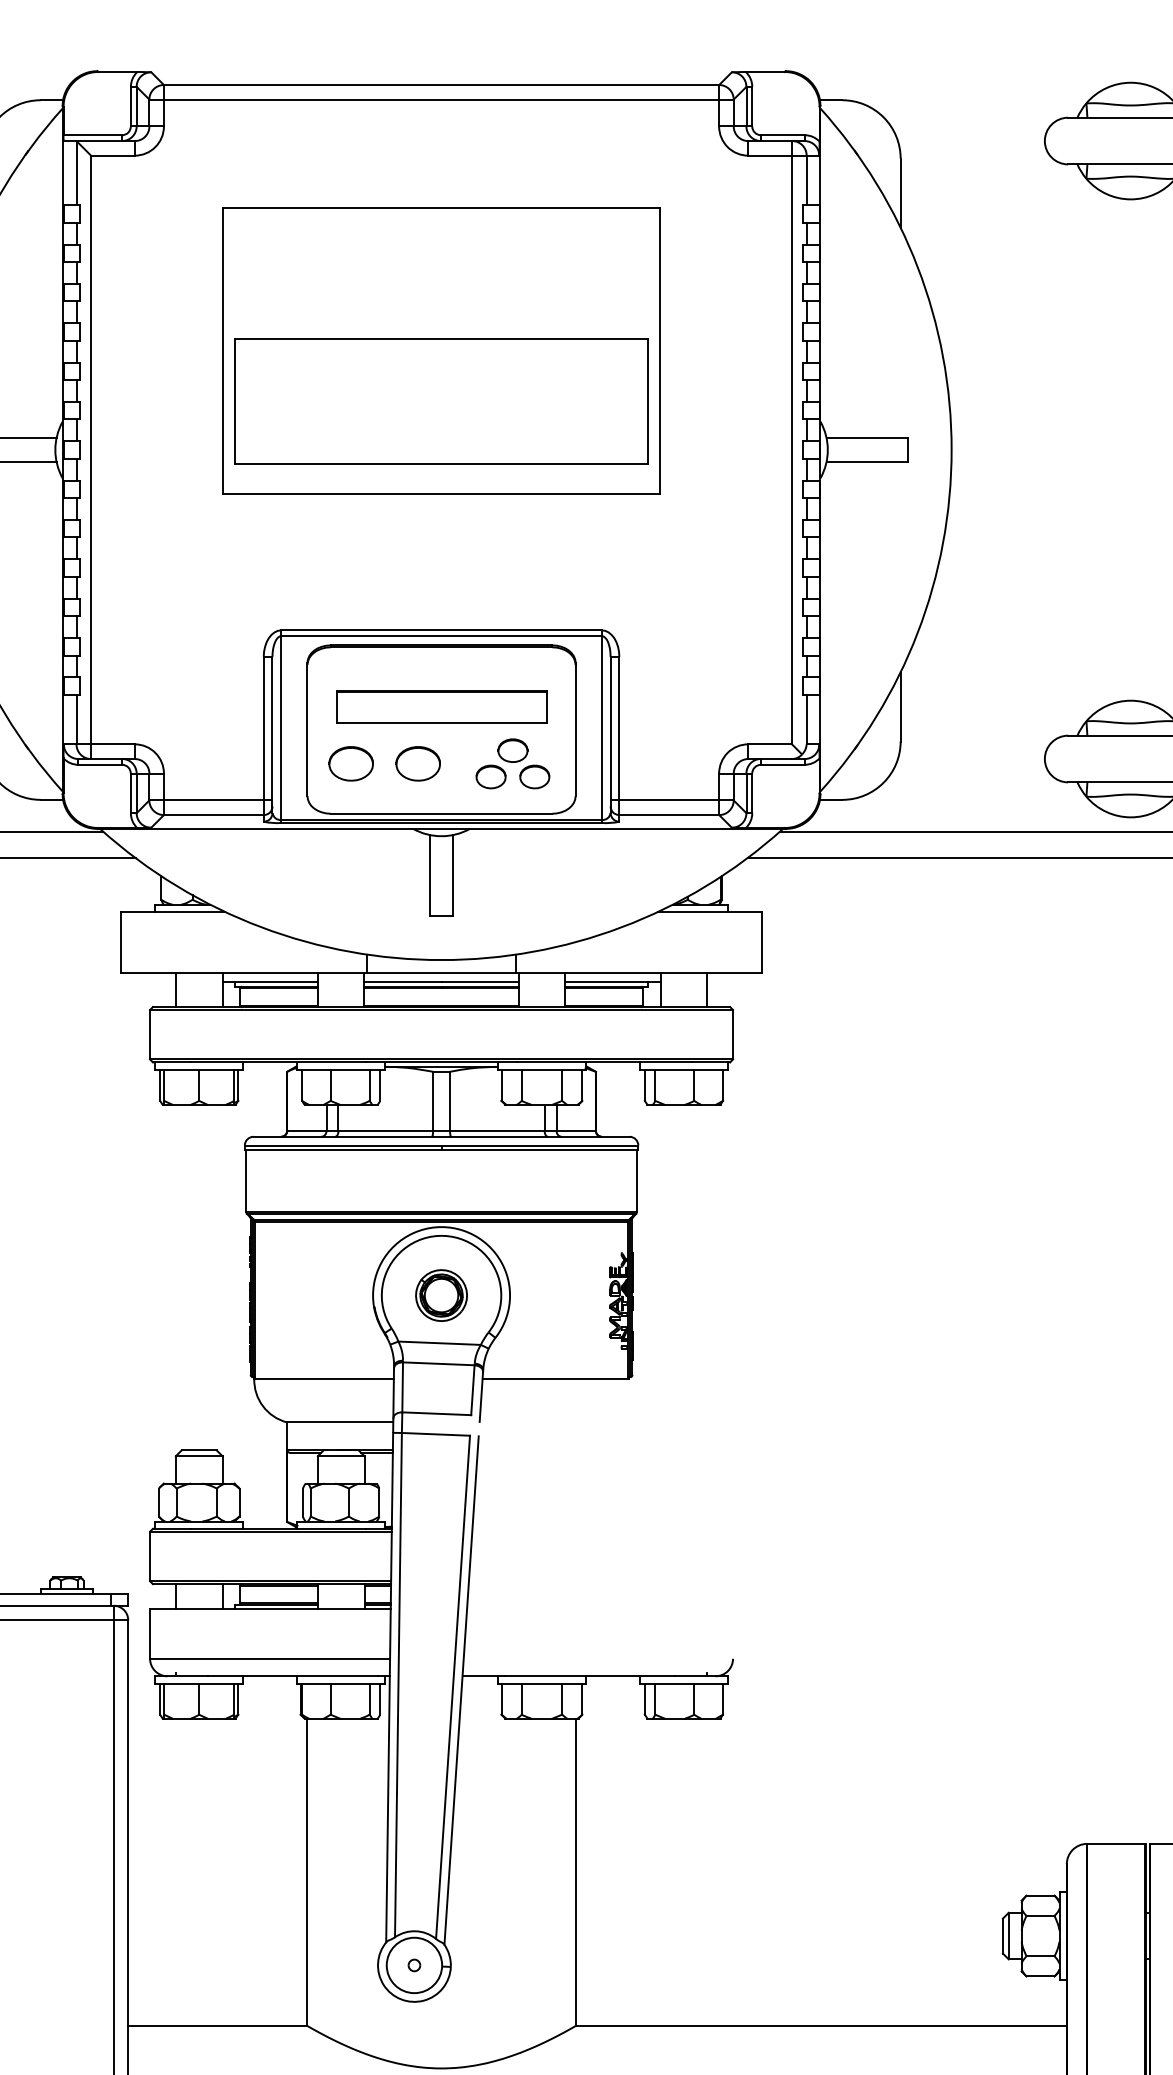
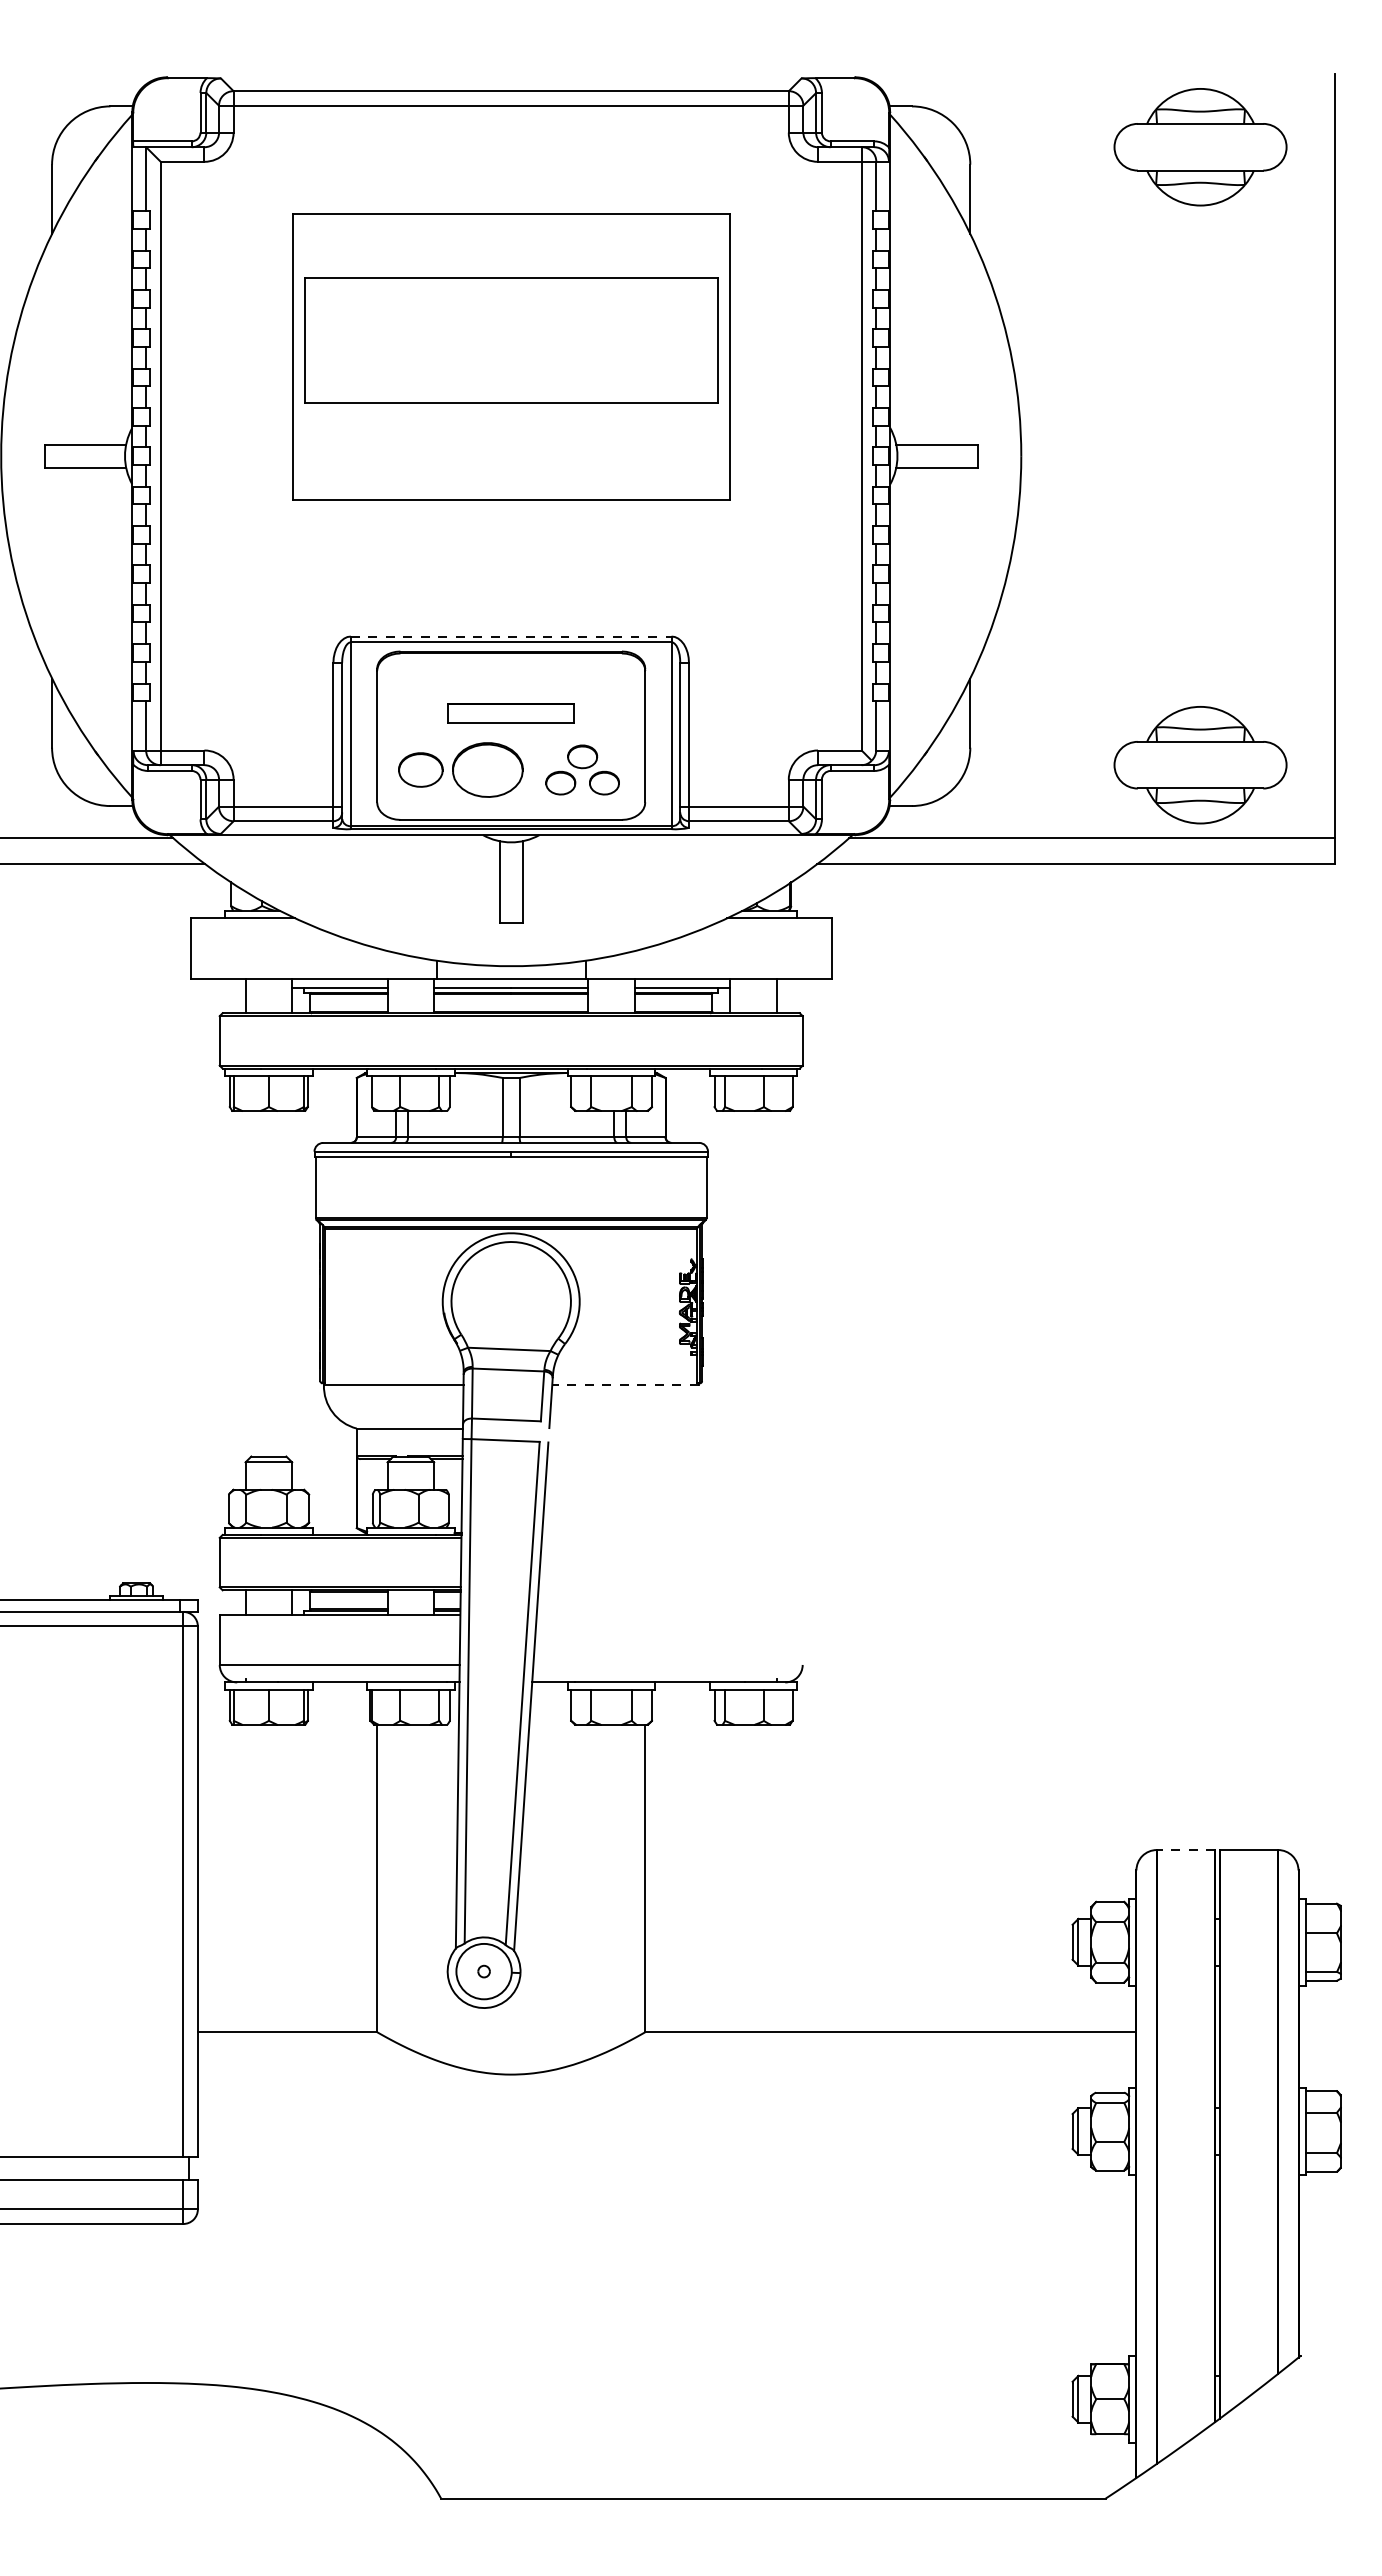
part: (441, 401) -> (511, 340), moved
line: (441, 630) -> (511, 636), solid -> dashed
part: (440, 706) -> (510, 712), size x0.6
part: (417, 763) -> (487, 769), size x1.6
part: (440, 1295) -> (510, 1301), removed
line: (554, 1378) -> (624, 1384), solid -> dashed
line: (1115, 1844) -> (1185, 1850), solid -> dashed

